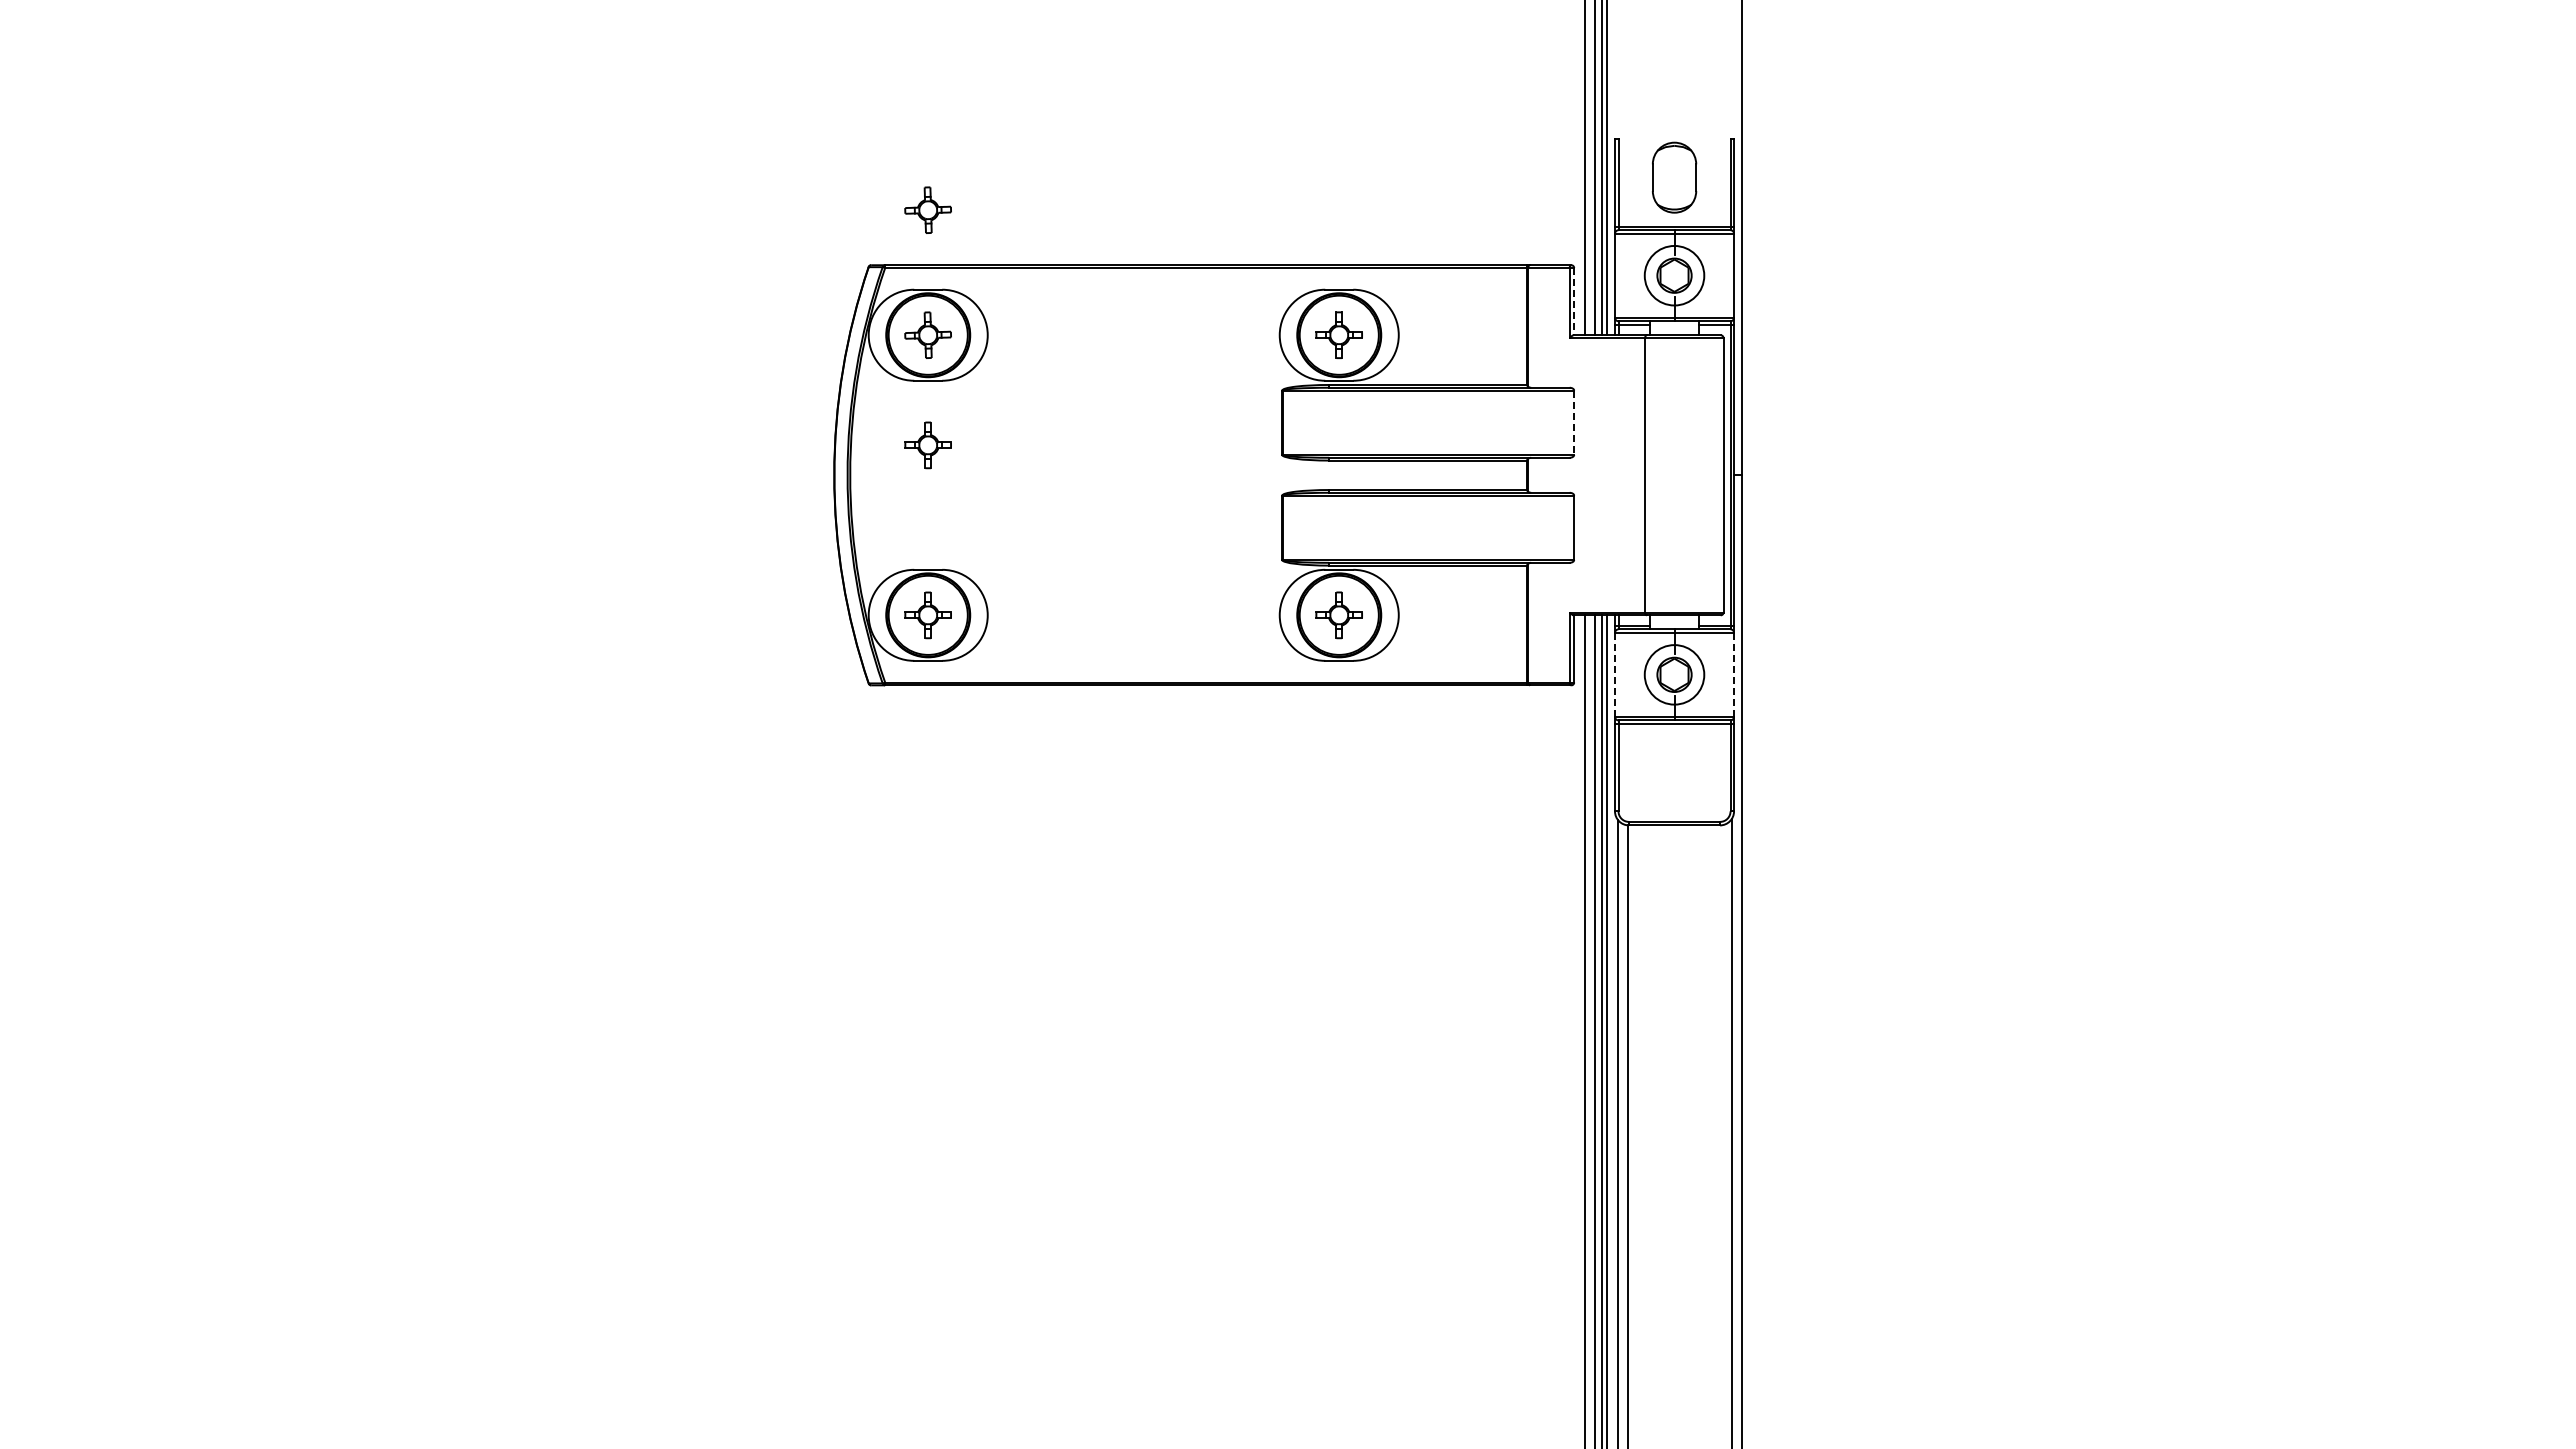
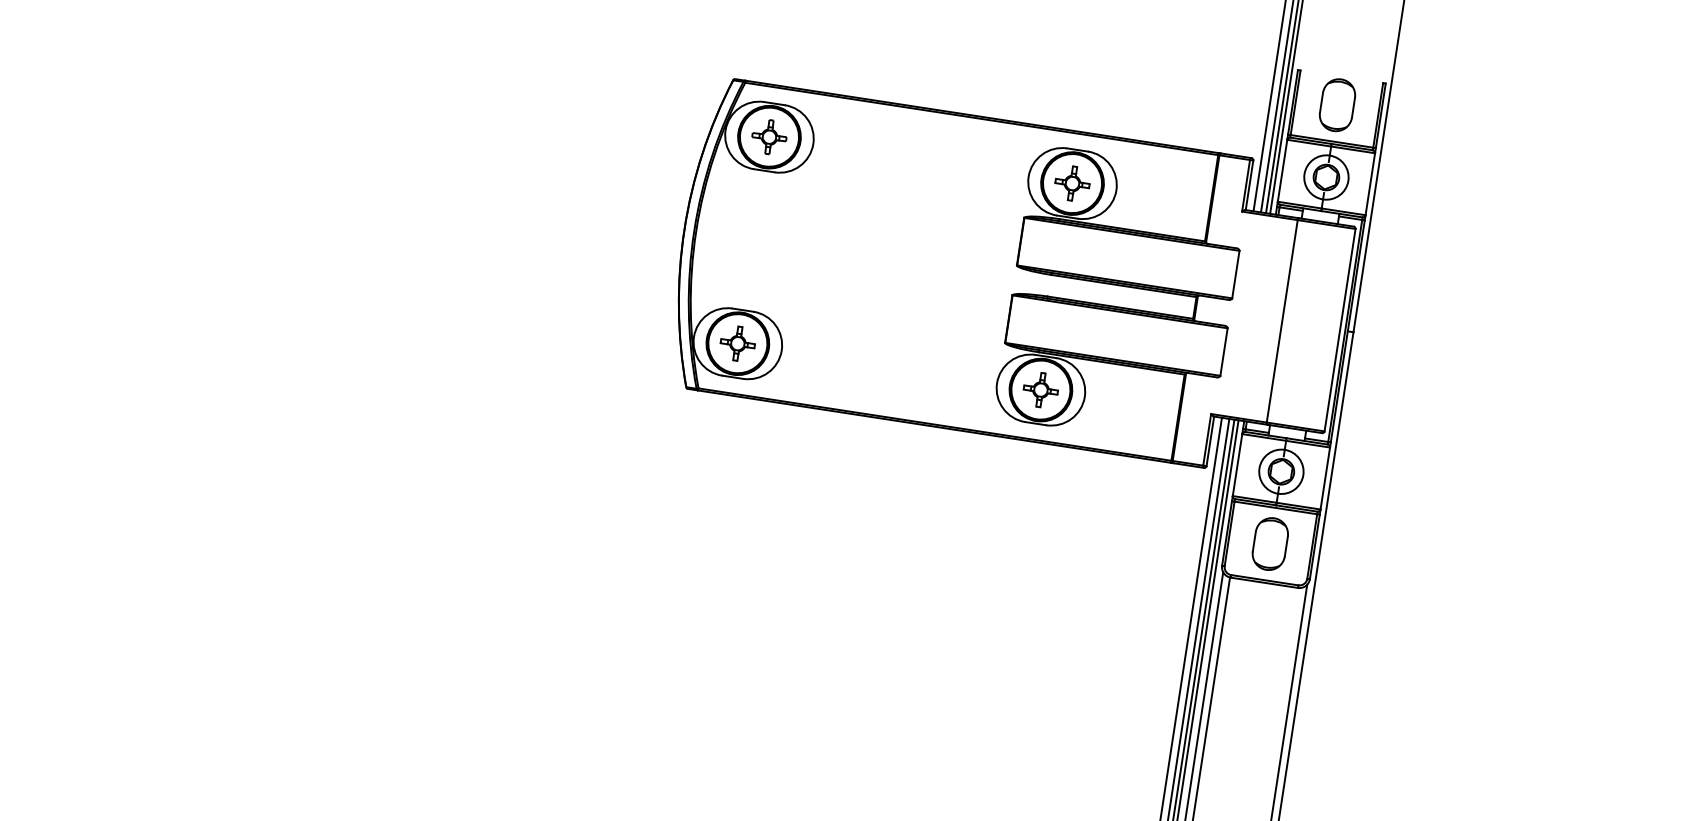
part: (927, 209) -> (783, 44), removed
line: (1574, 301) -> (1249, 185), dashed -> solid
line: (1574, 423) -> (1236, 275), dashed -> solid
part: (927, 445) -> (756, 218), removed
line: (1615, 674) -> (1237, 464), dashed -> solid
line: (1734, 675) -> (1325, 479), dashed -> solid
part: (1674, 772) -> (1270, 543), added

